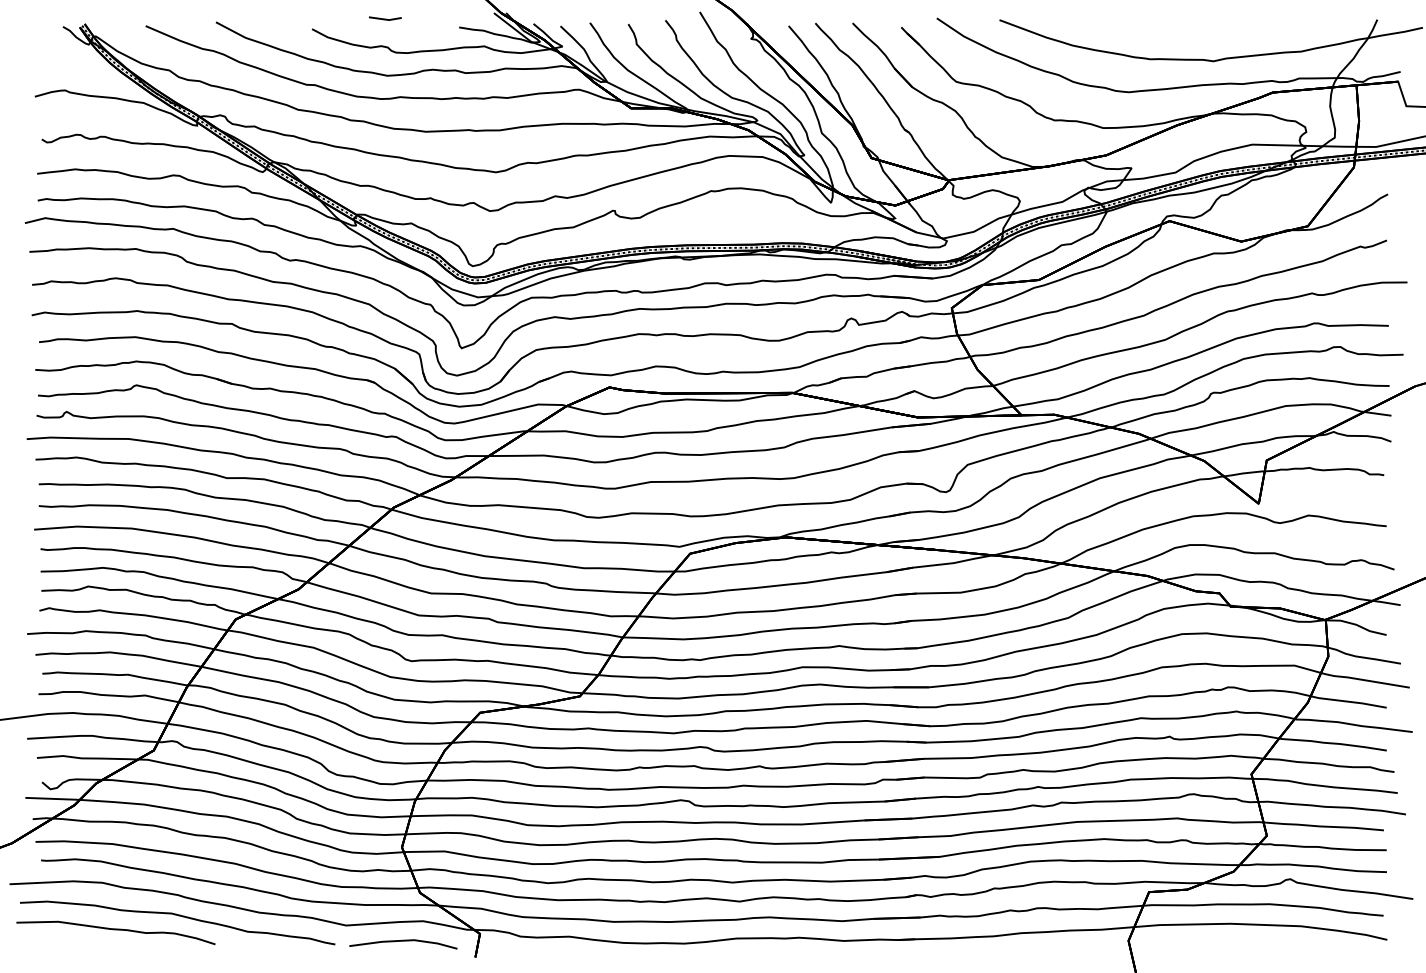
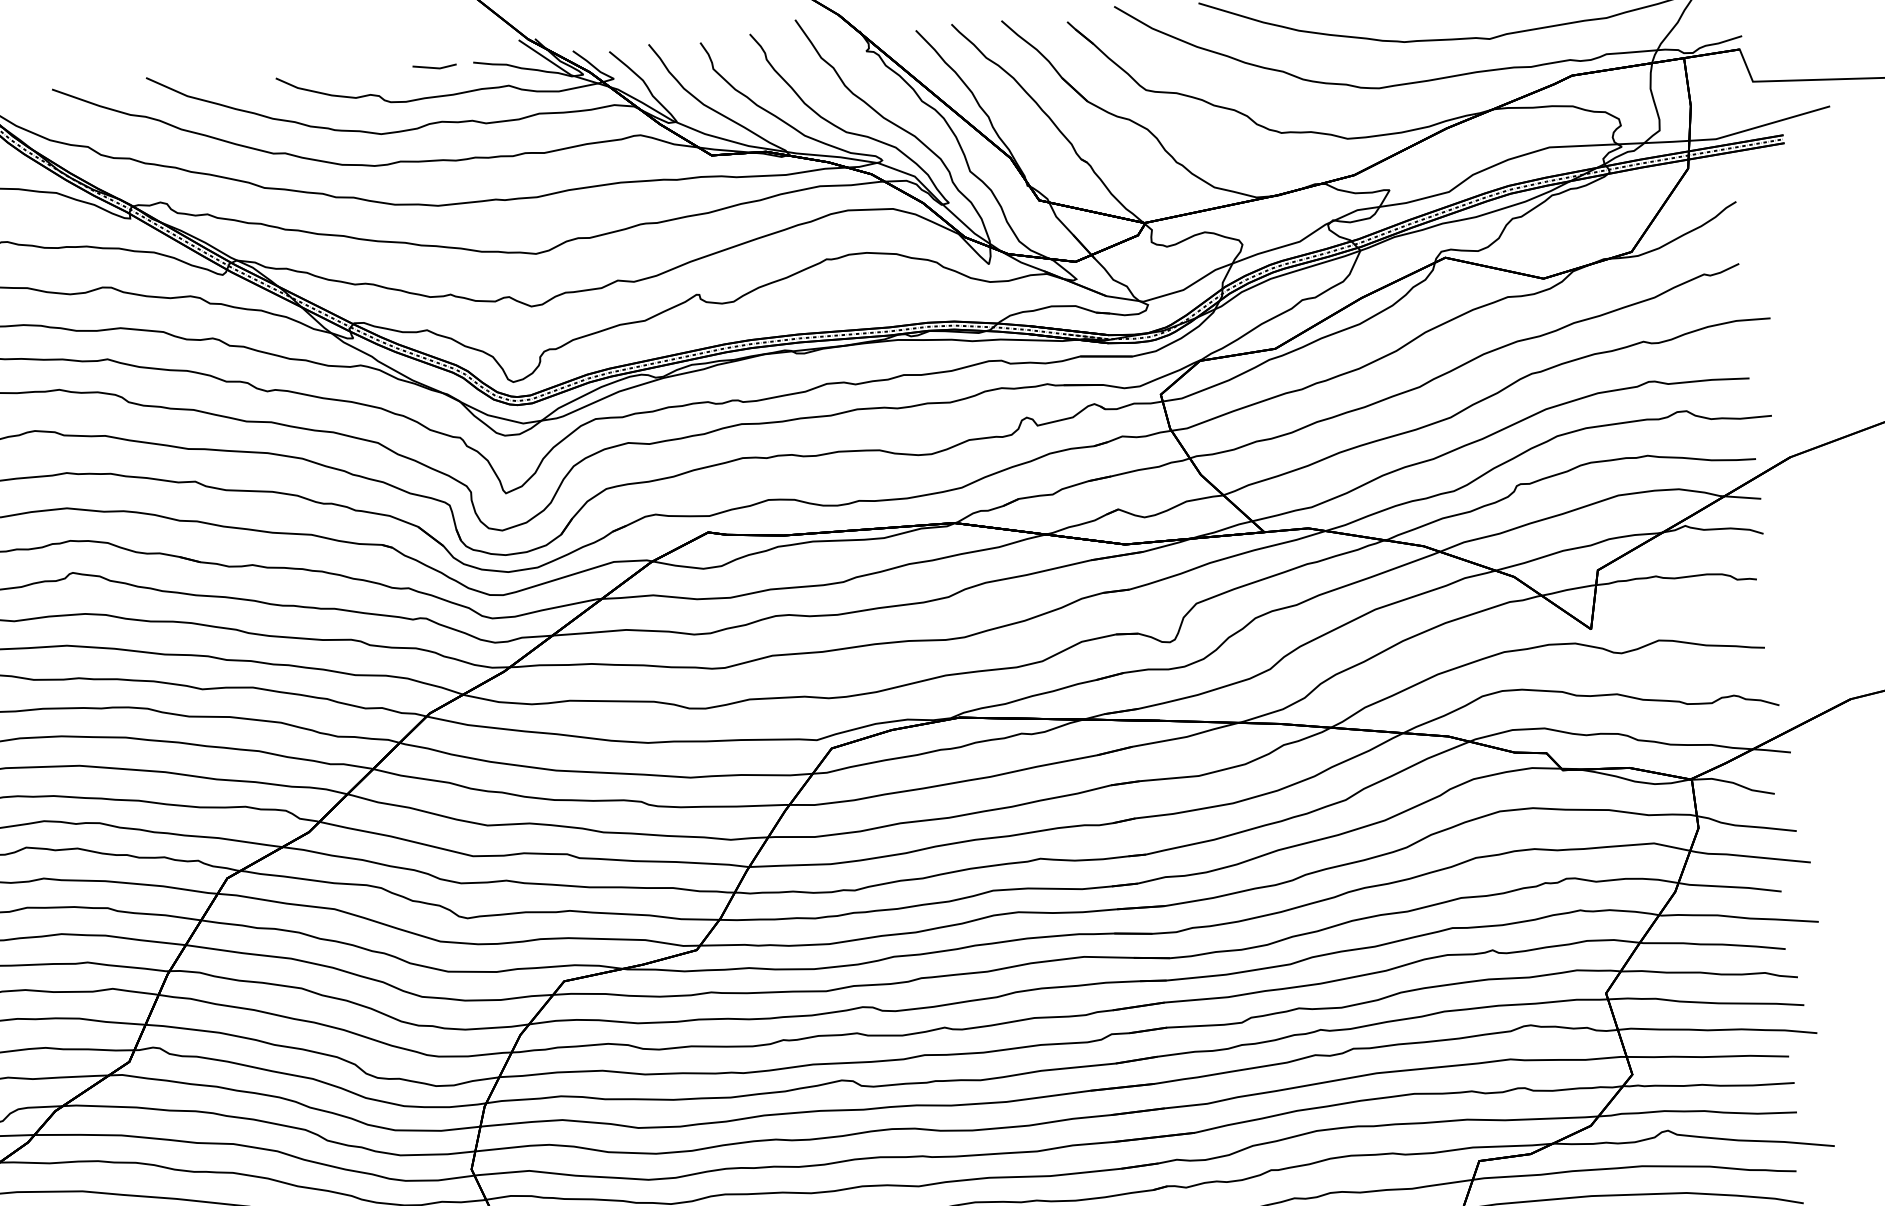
line: (385, 18) -> (434, 66), moved

